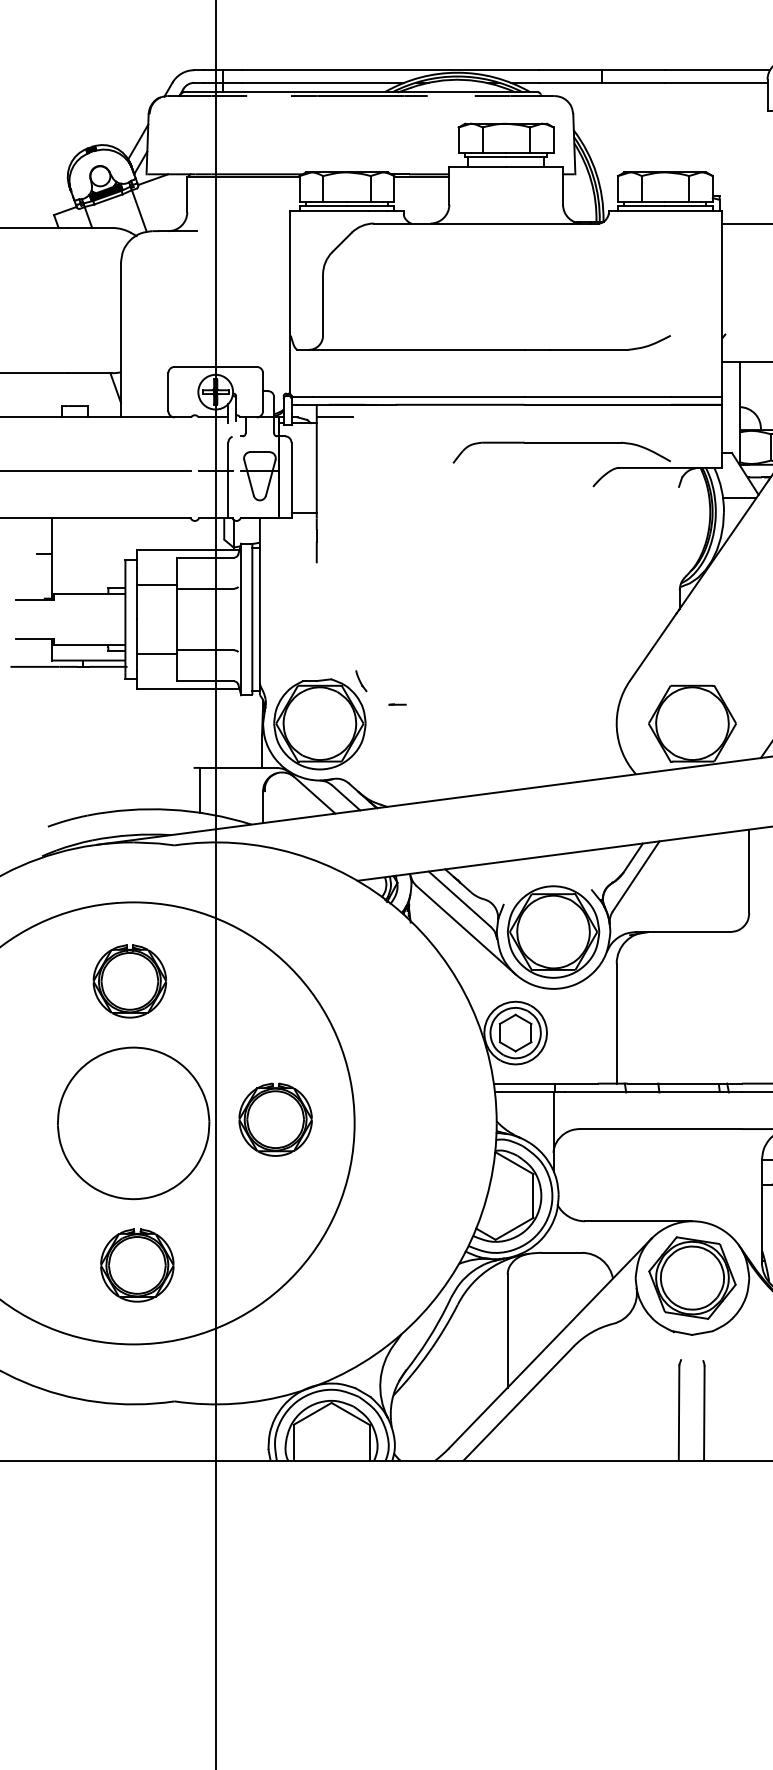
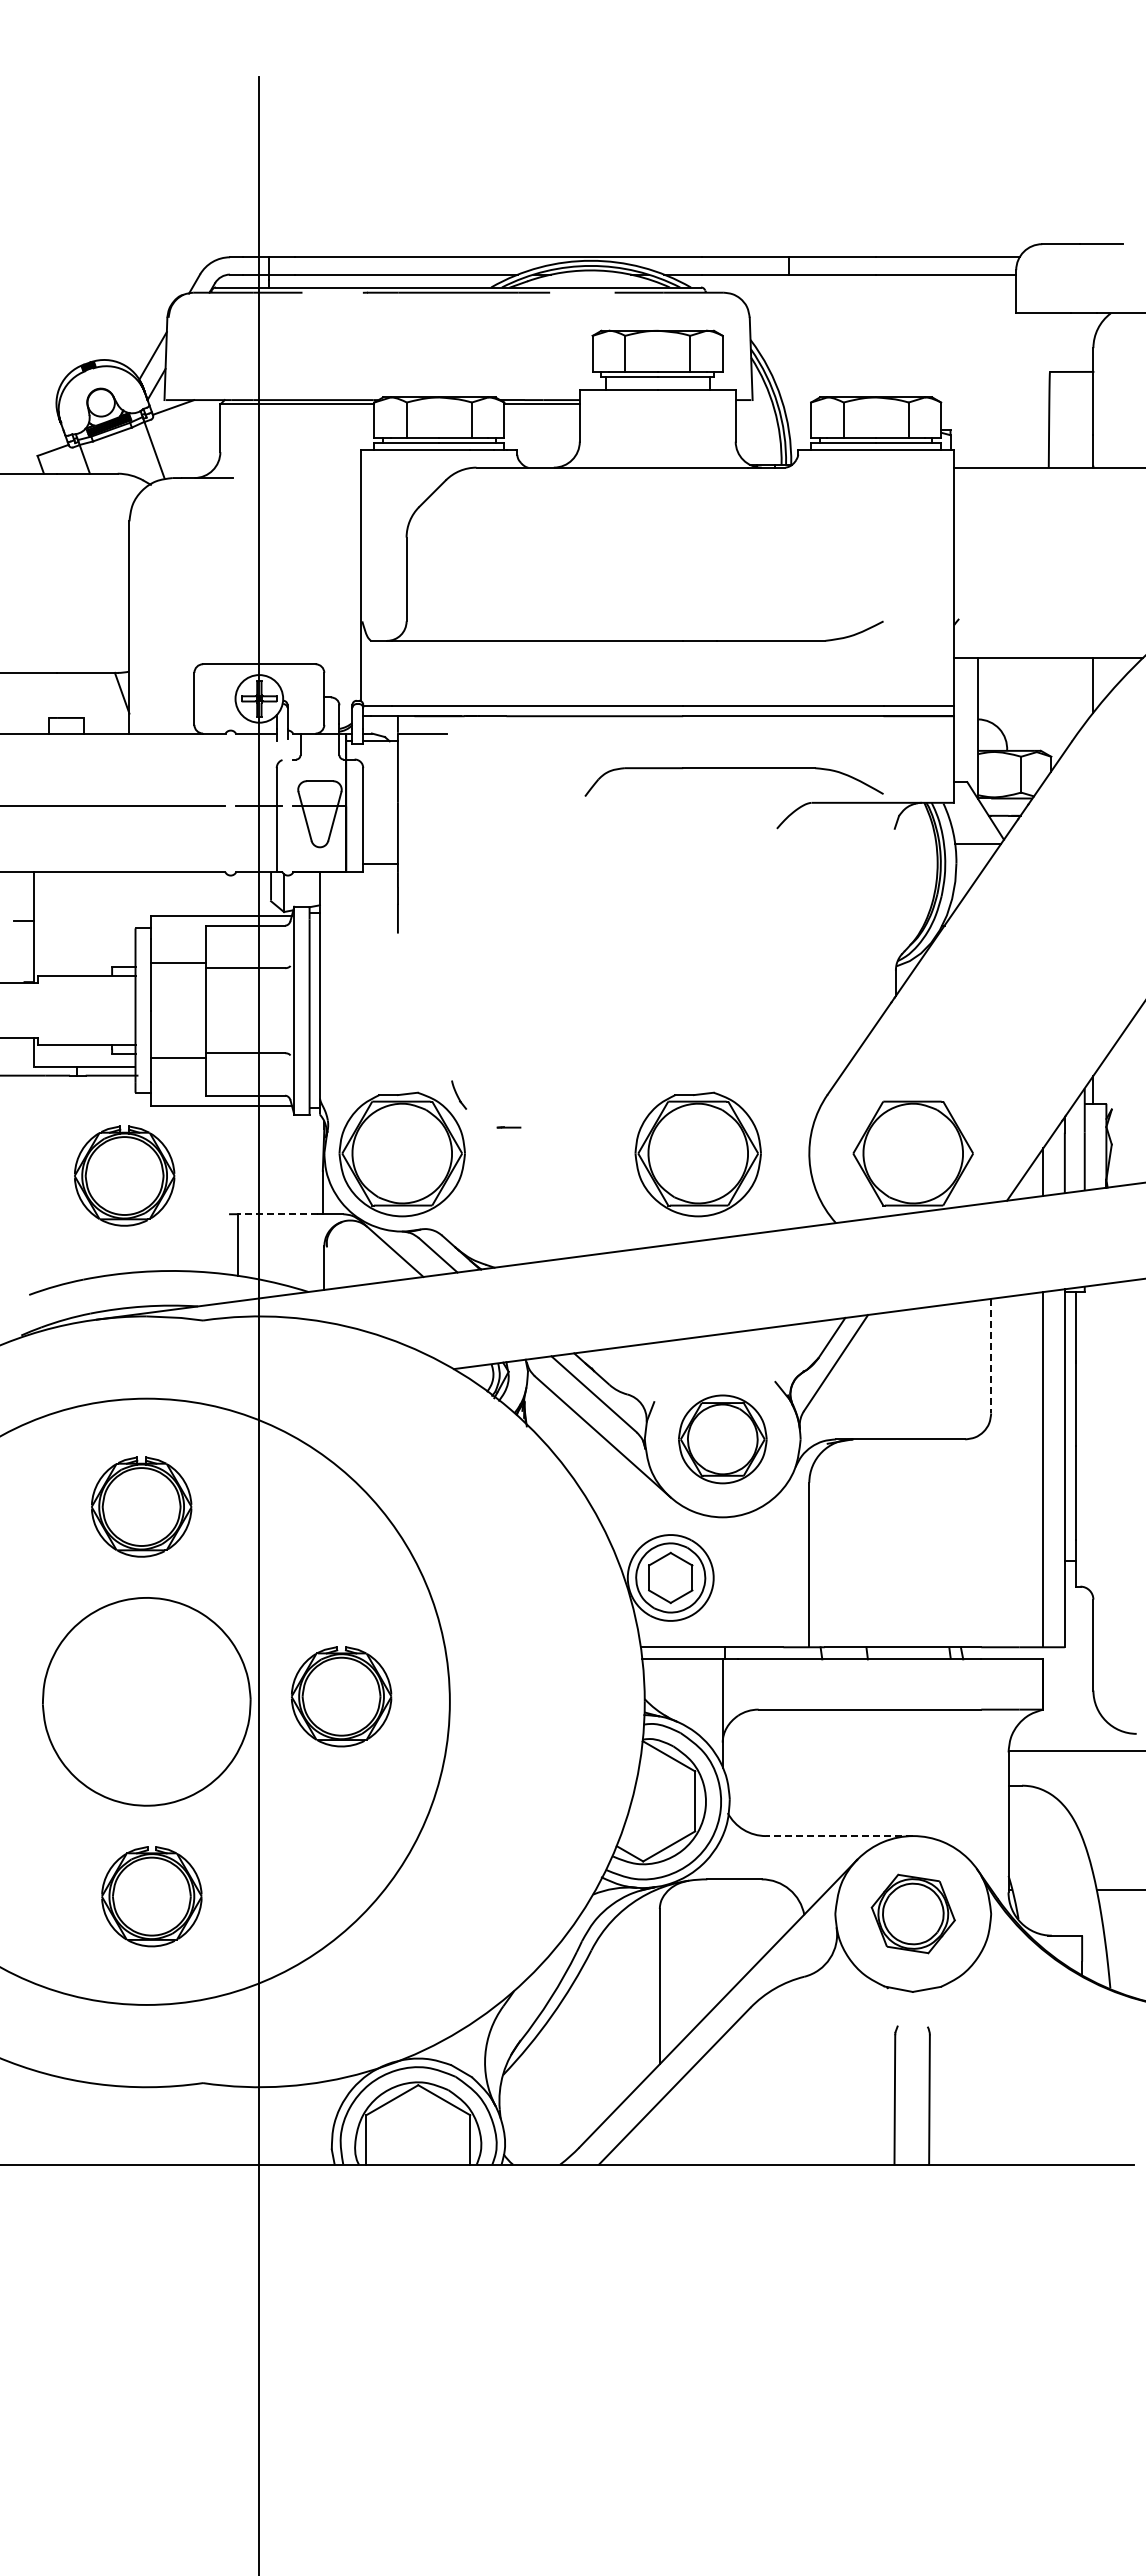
part: (535, 724) -> (697, 1154), added
part: (117, 739) -> (124, 1175), added
line: (228, 768) -> (277, 1214), solid -> dashed
line: (749, 871) -> (991, 1356), solid -> dashed
part: (553, 932) -> (722, 1439), size x0.7
line: (638, 1221) -> (839, 1836), solid -> dashed
part: (692, 1277) -> (913, 1913), size x0.7

